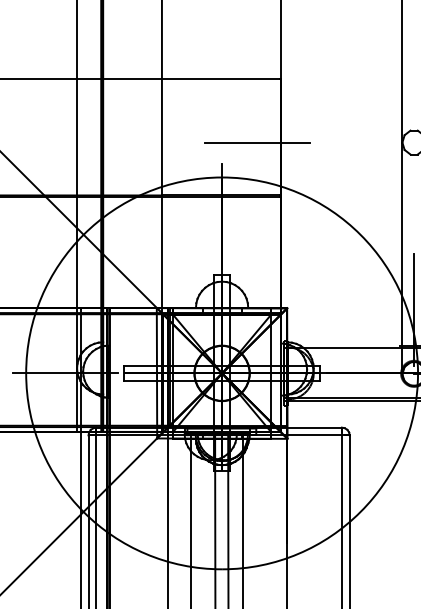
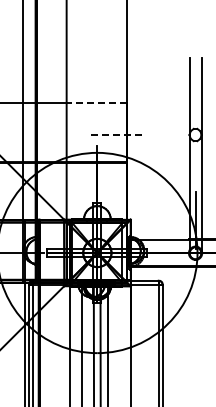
line: (220, 78) -> (96, 102), solid -> dashed
line: (257, 143) -> (115, 135), solid -> dashed

